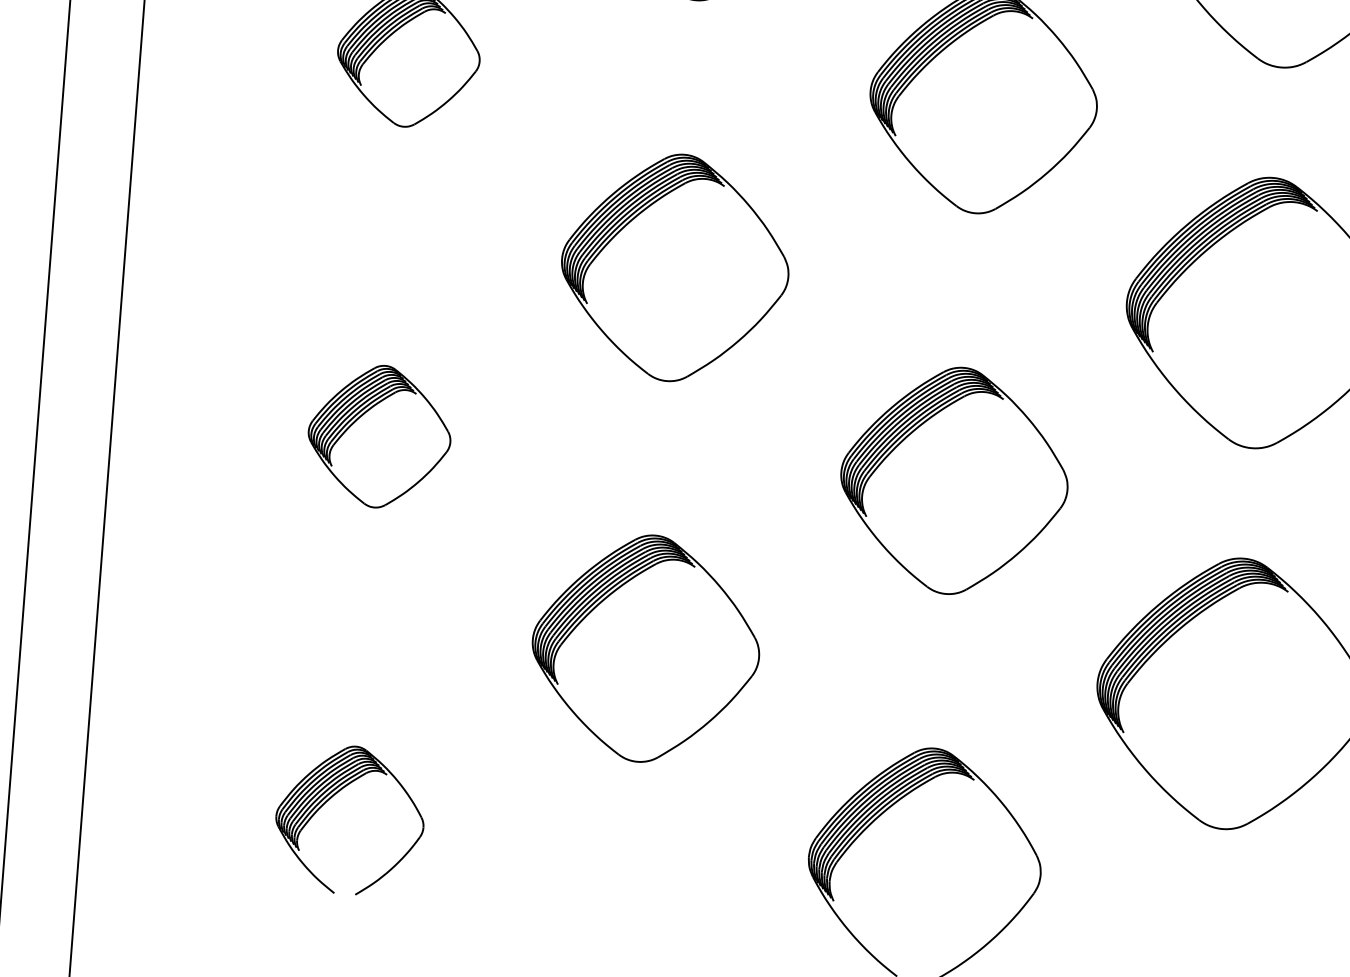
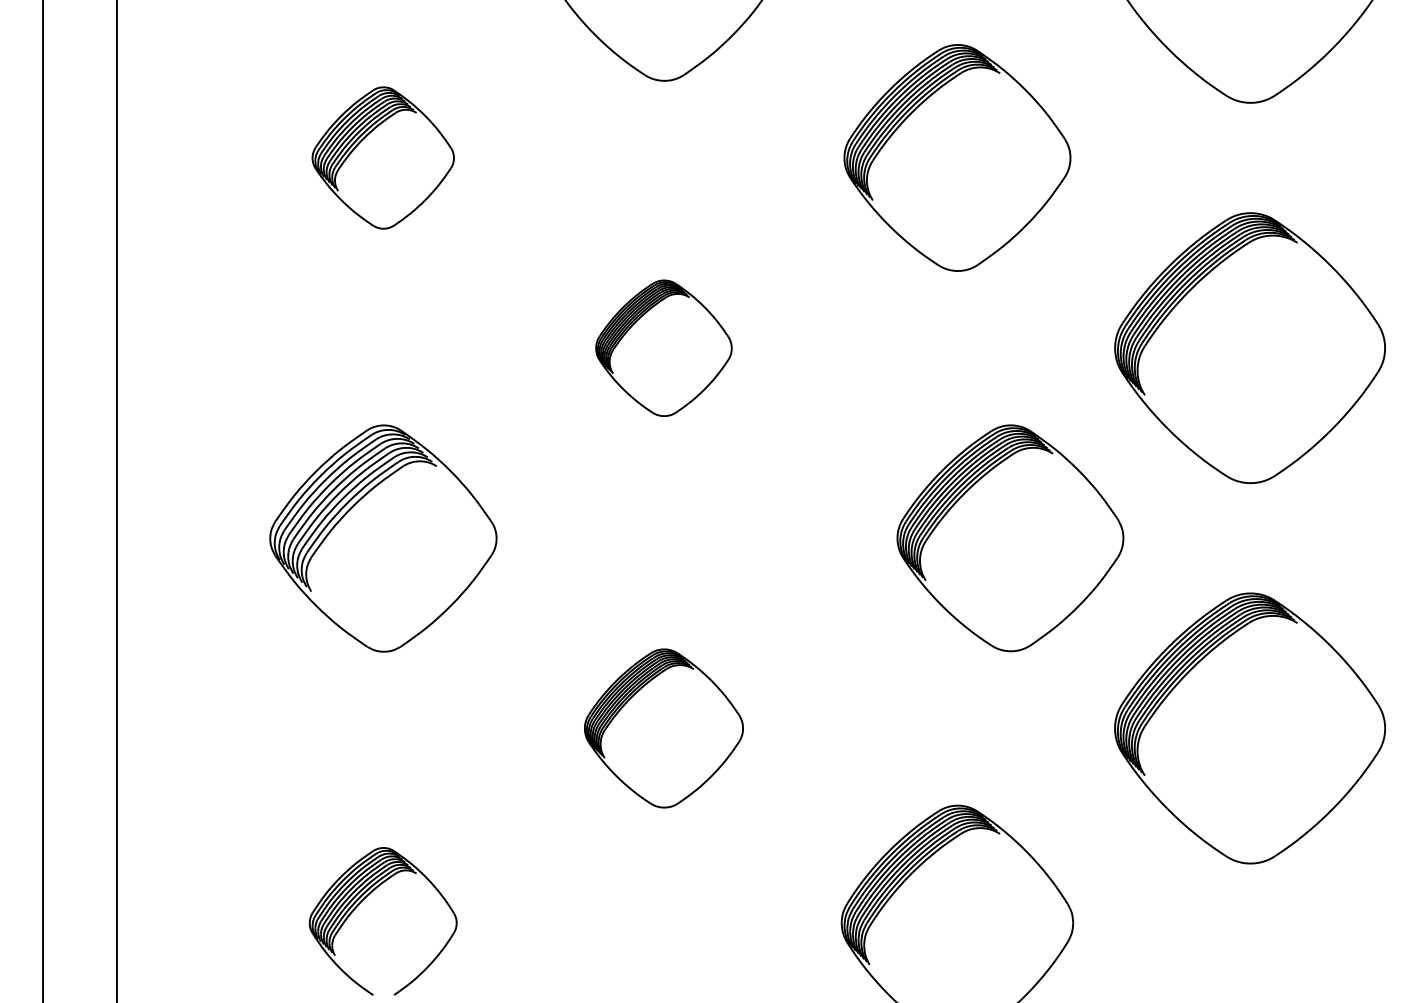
part: (674, 268) -> (663, 348), size x0.6
part: (378, 435) -> (382, 537), size x1.6
part: (954, 481) -> (1010, 538), moved
part: (645, 648) -> (663, 728), size x0.7

